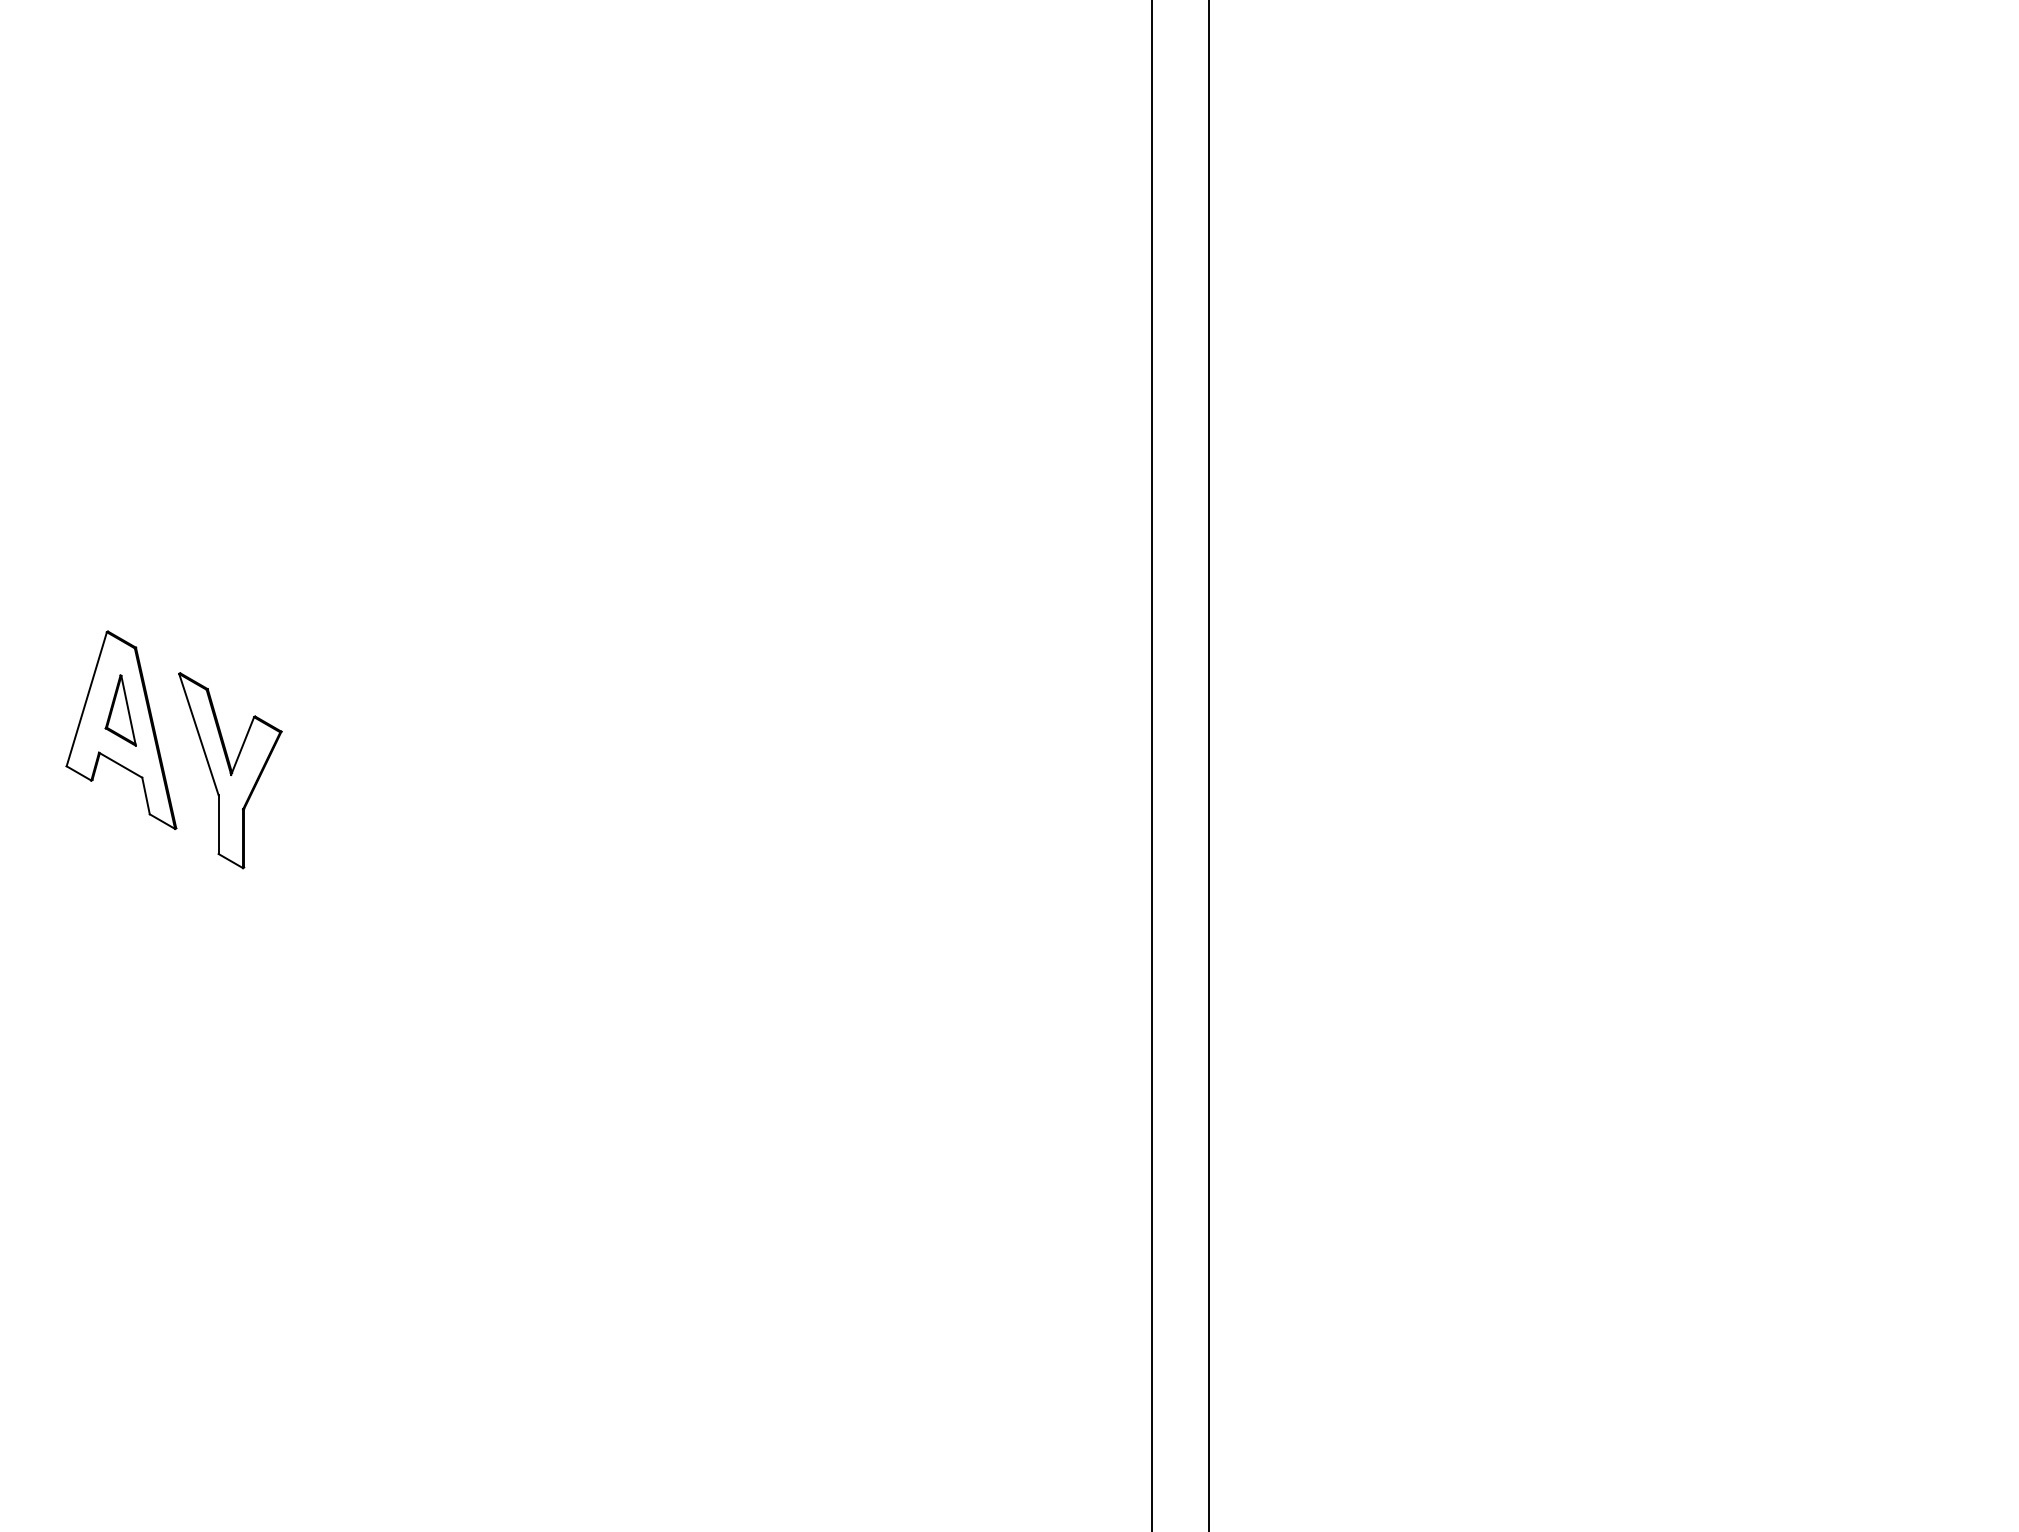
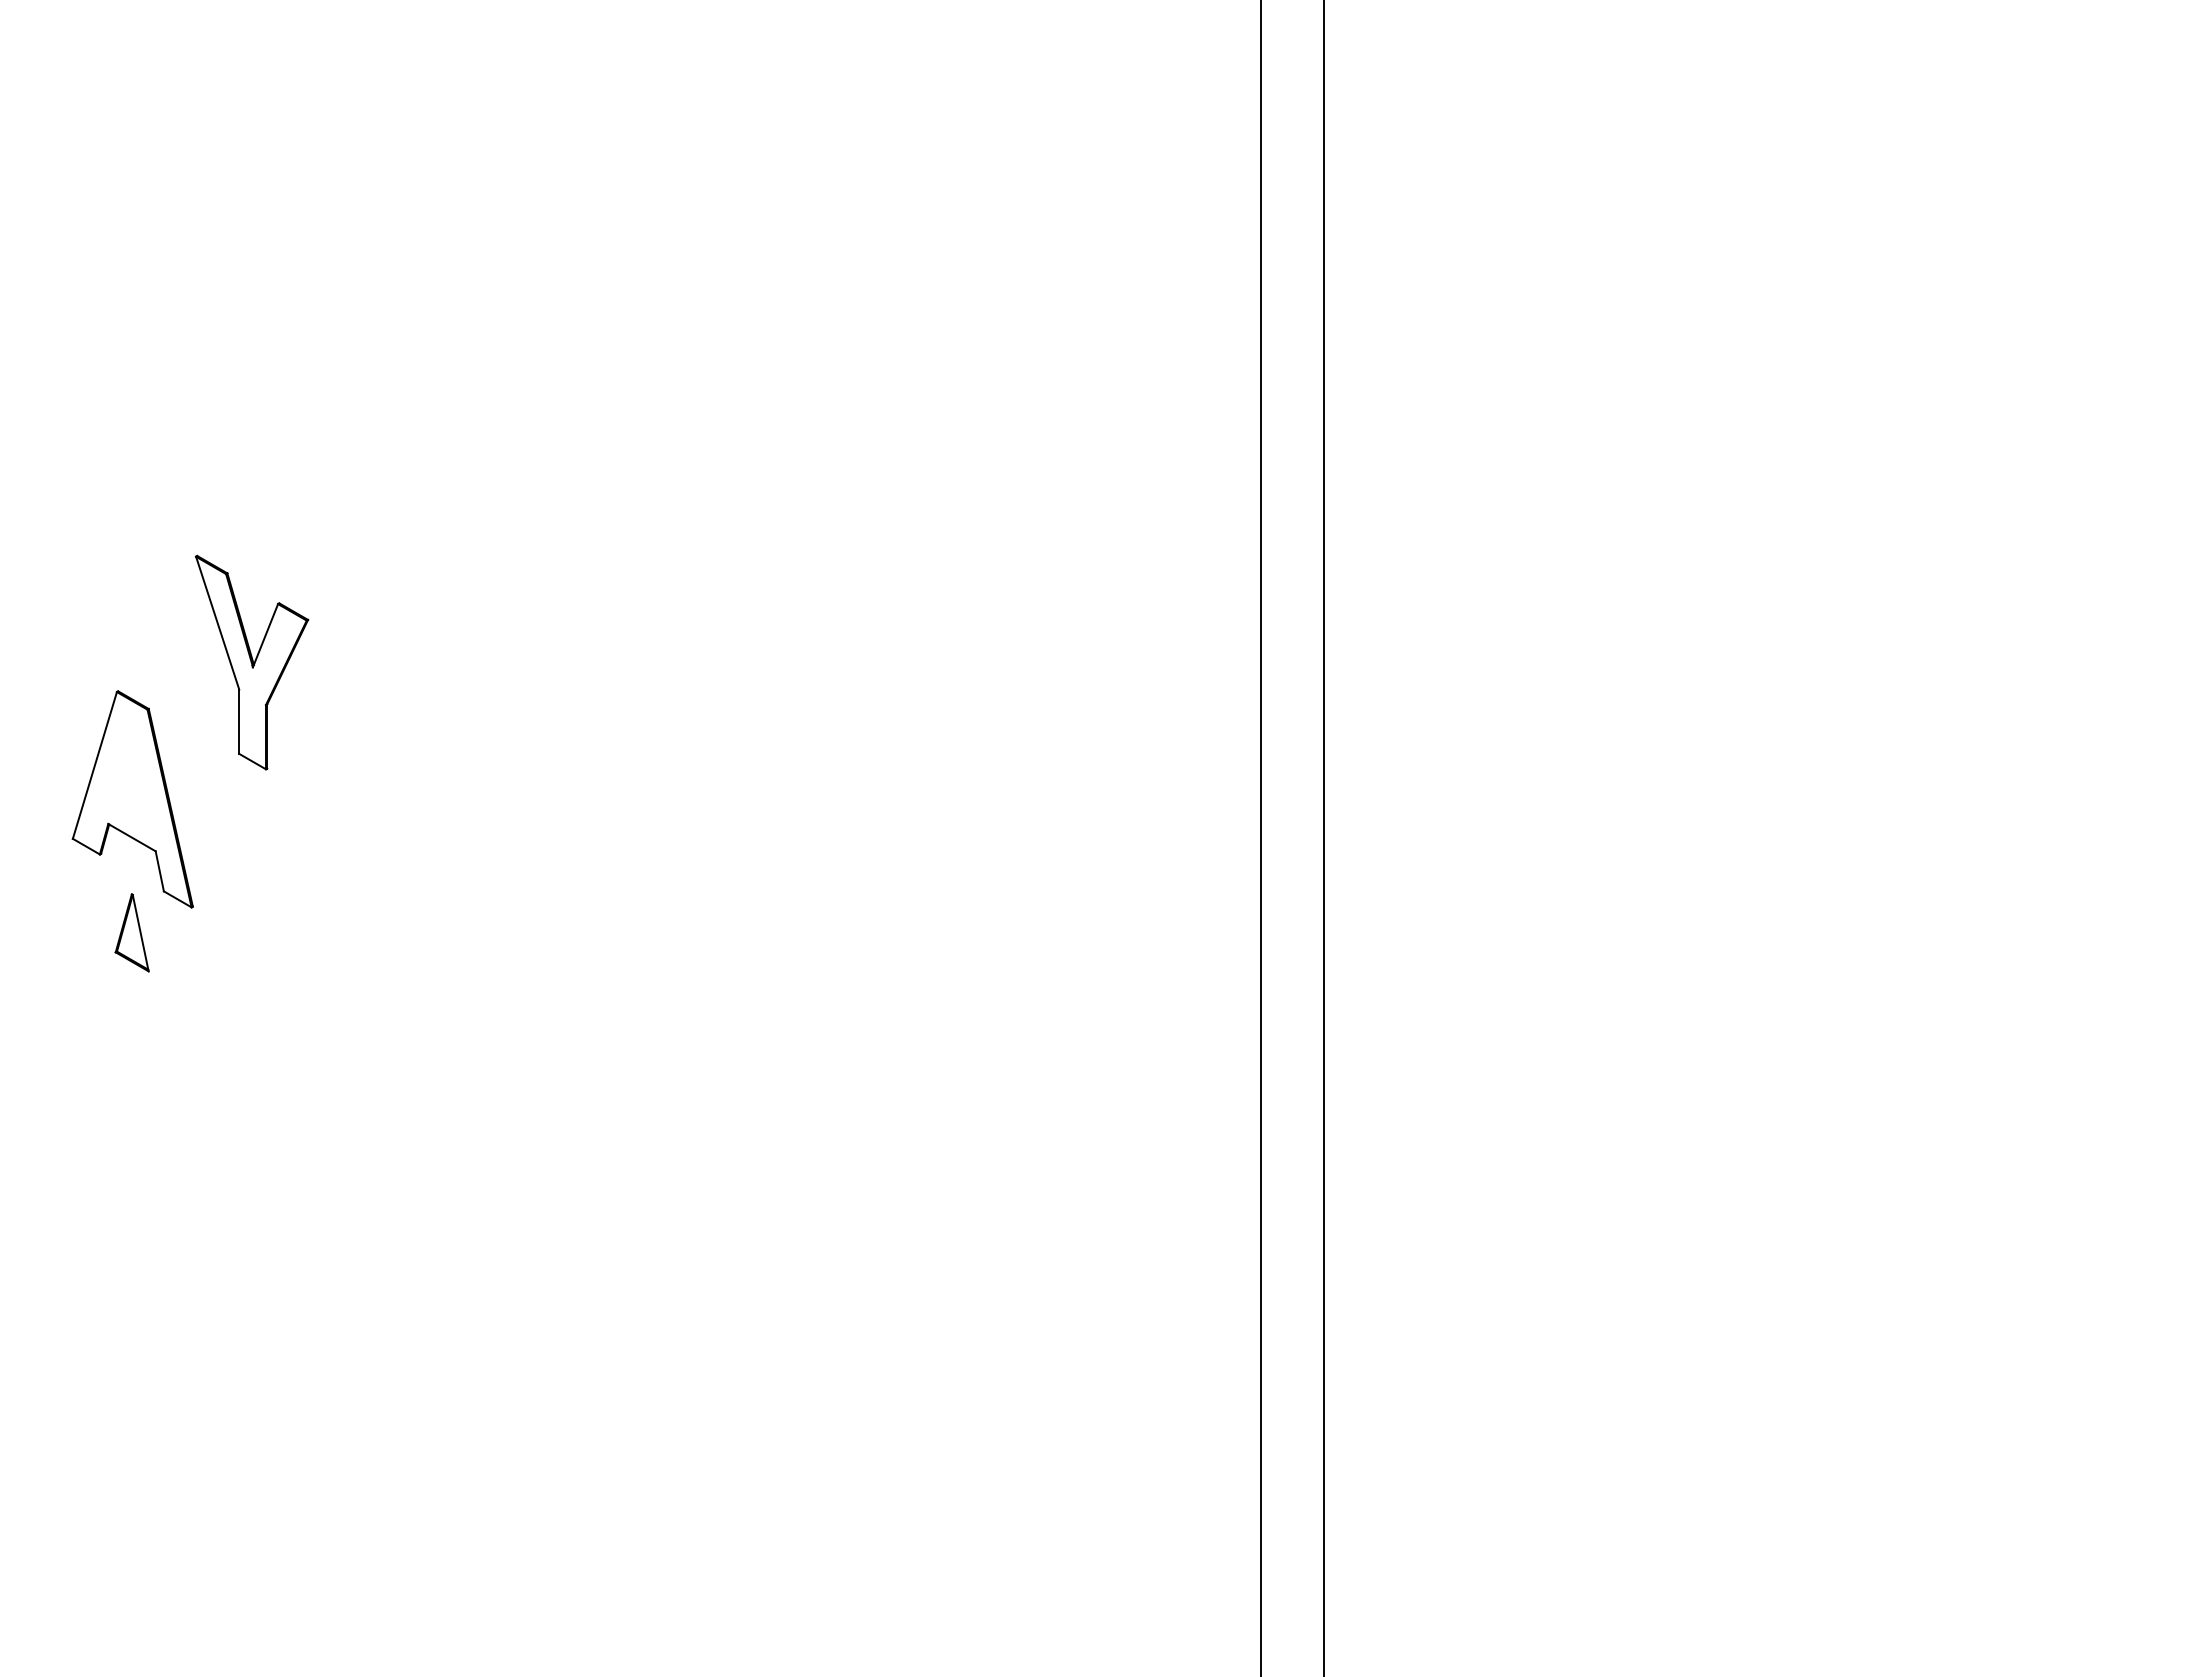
part: (120, 710) -> (131, 932), moved
part: (230, 770) -> (252, 662), moved

